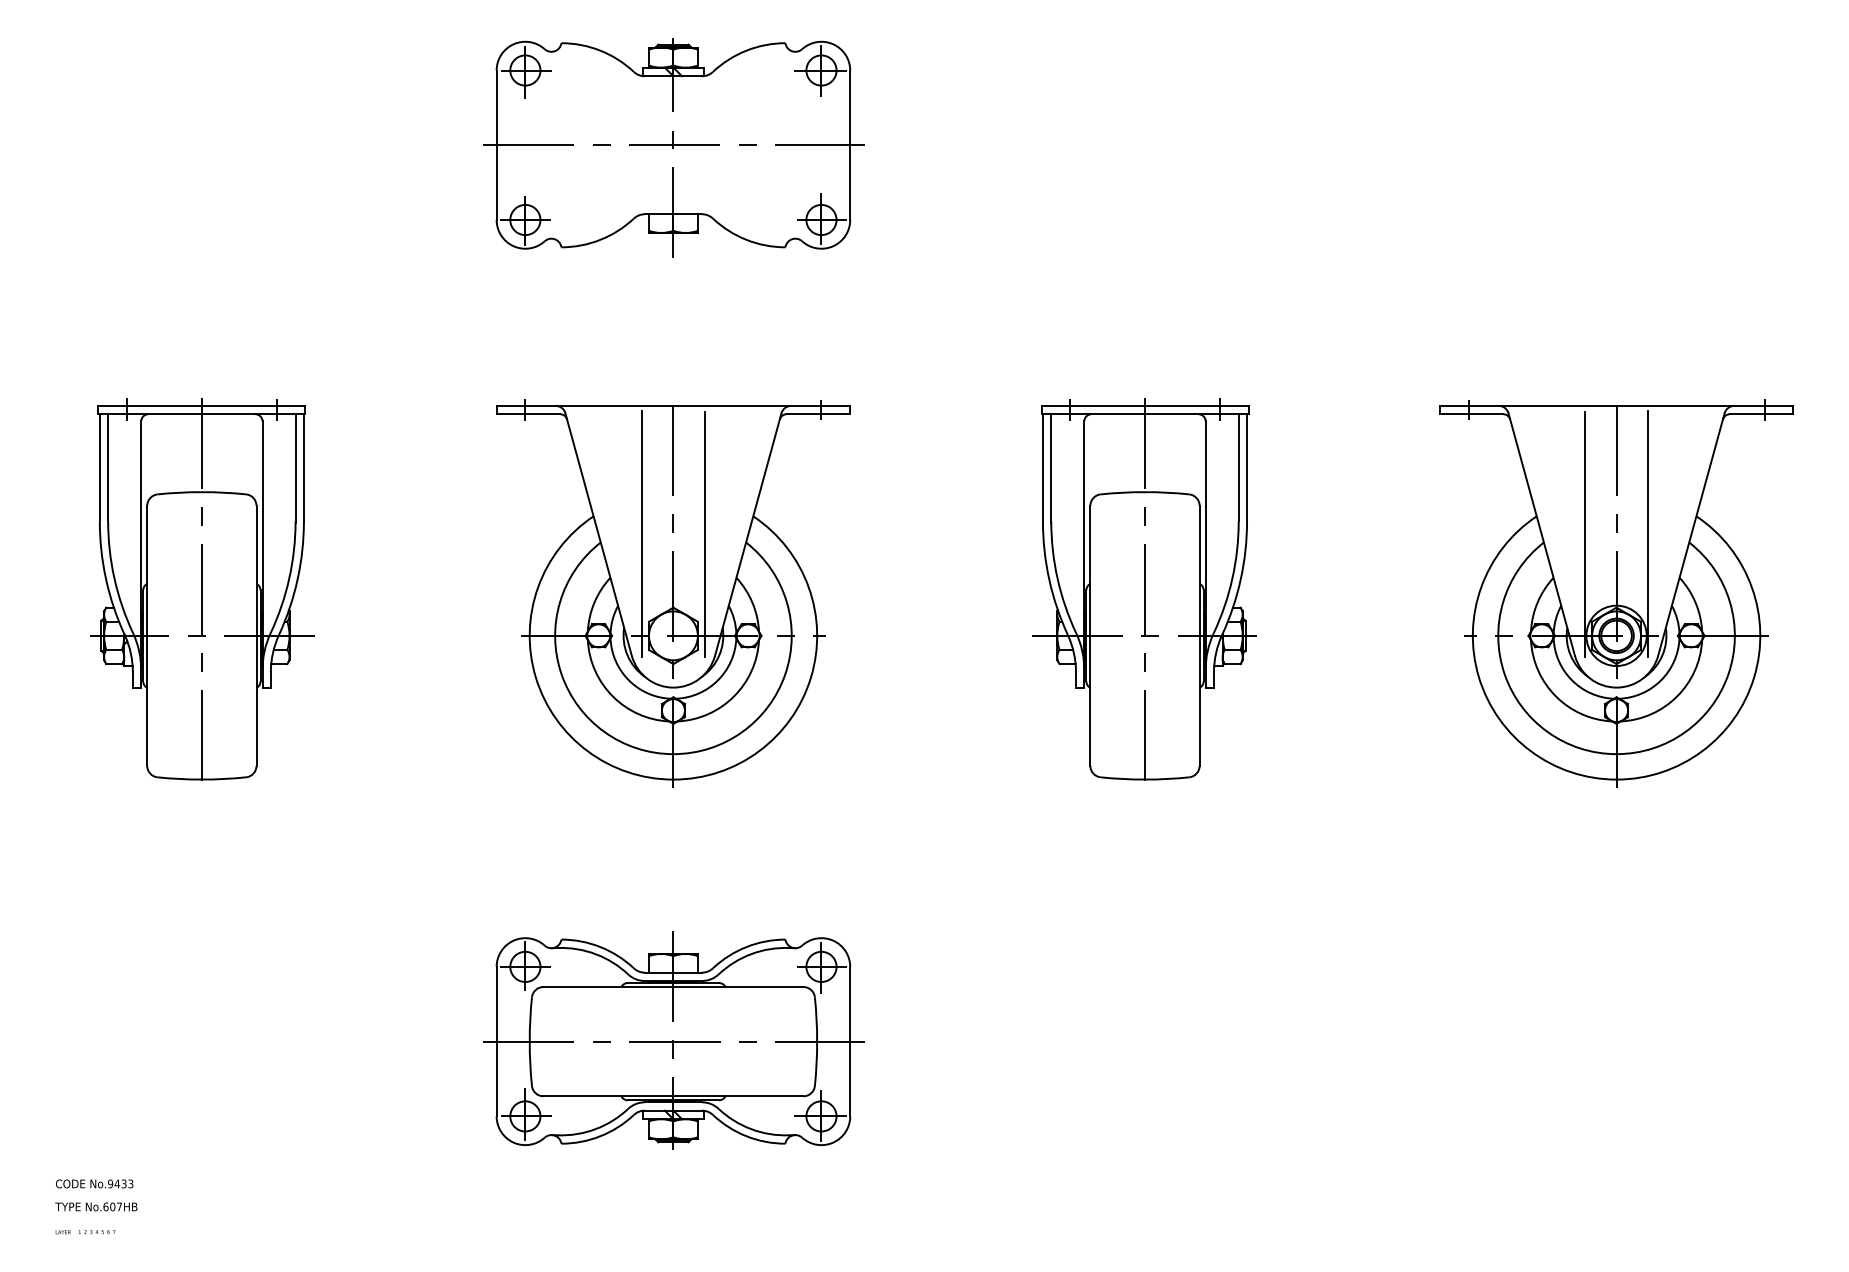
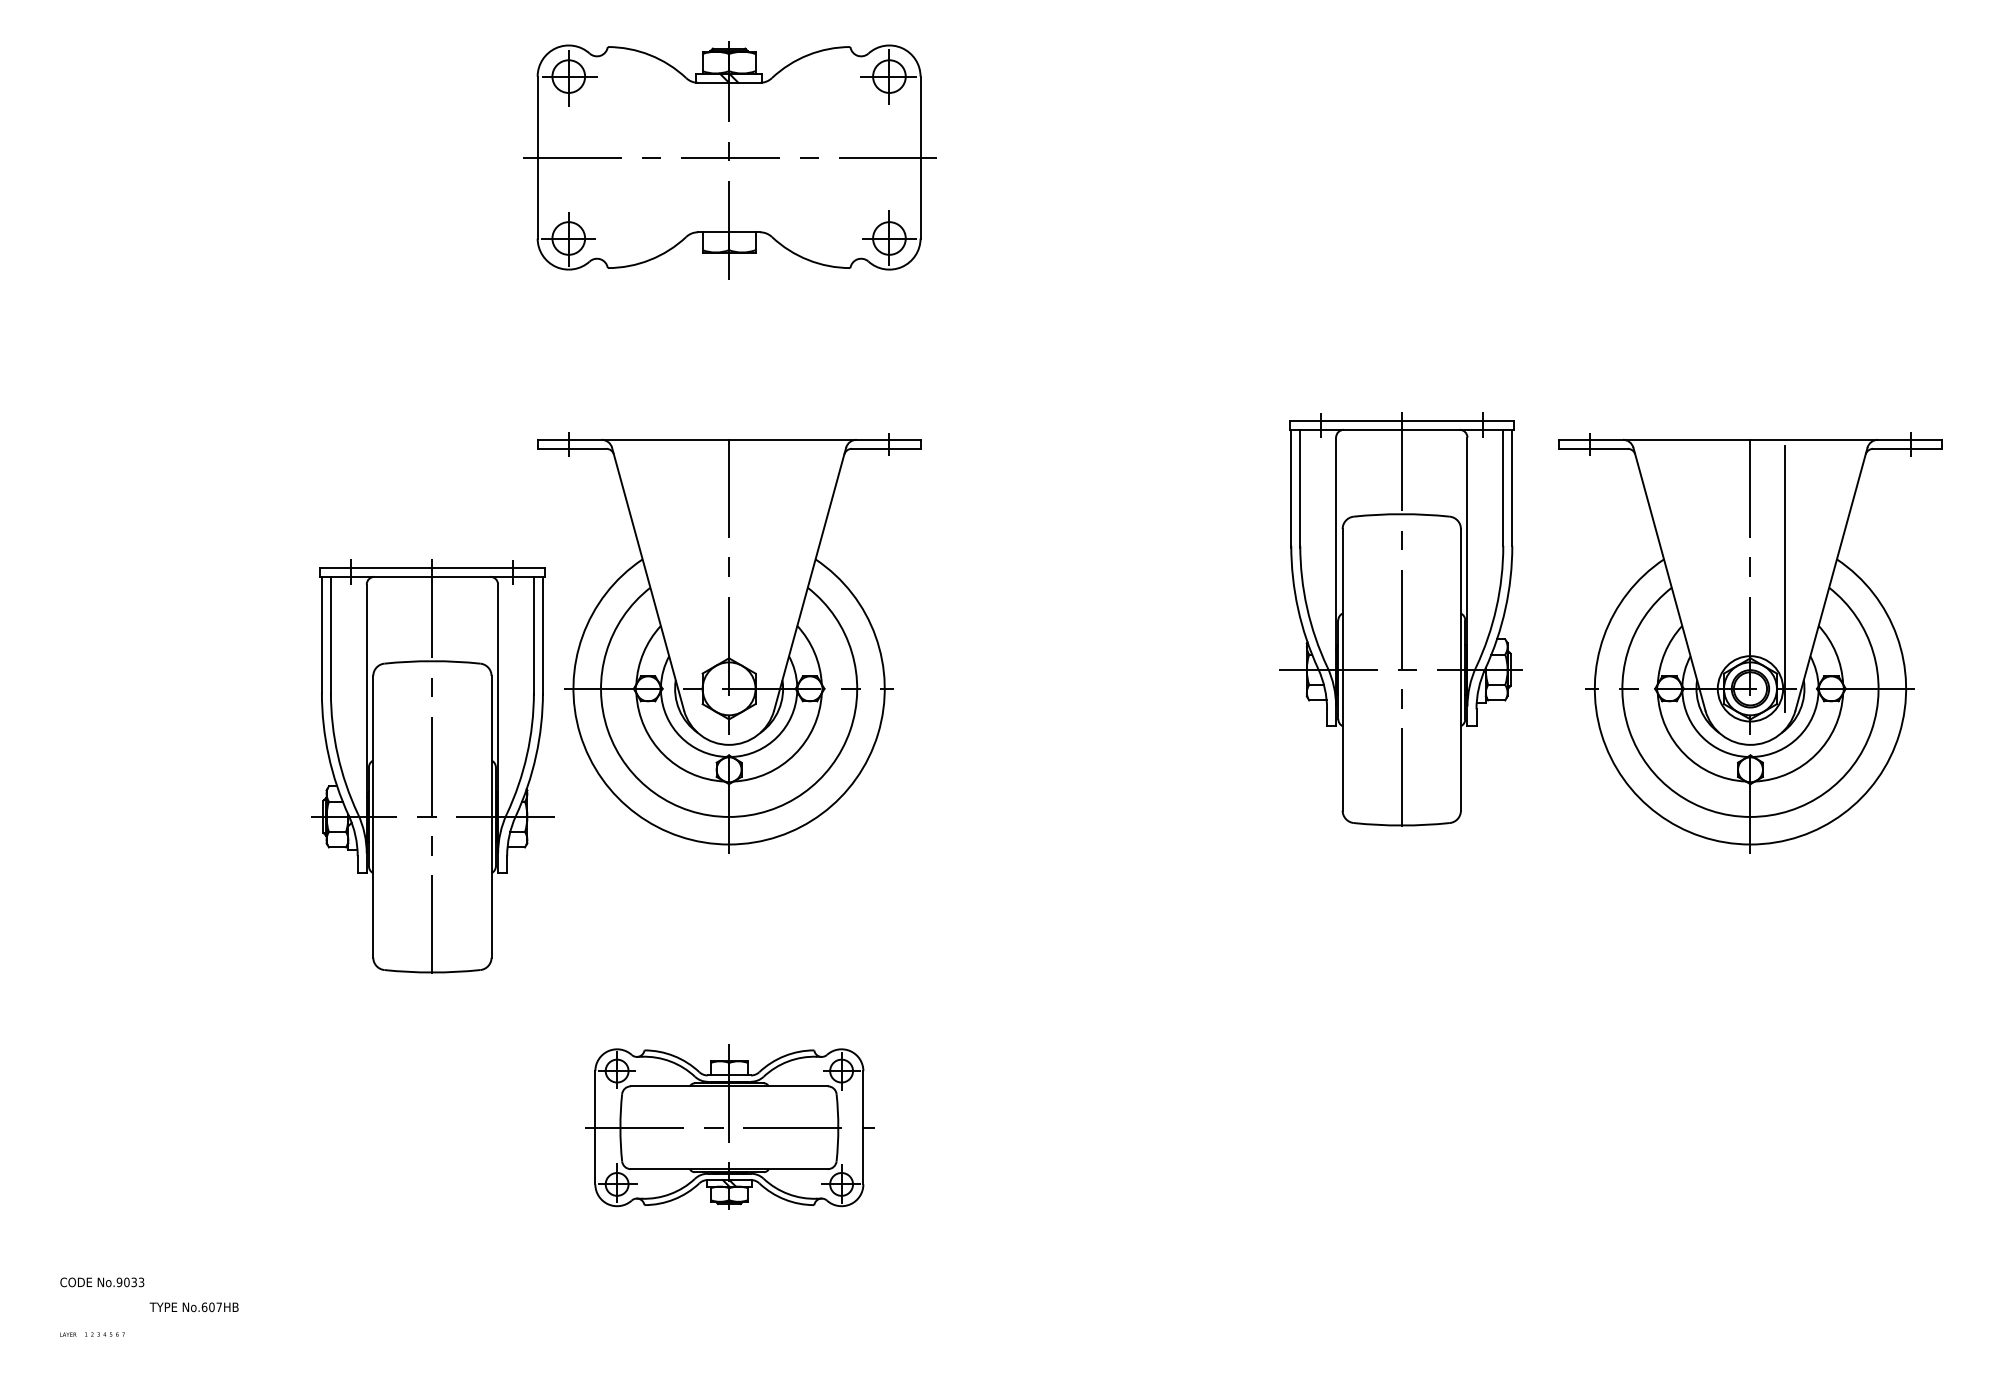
line: (641, 533) -> (694, 578), removed
line: (705, 534) -> (763, 579), removed
line: (1585, 534) -> (1716, 579), removed
part: (201, 589) -> (432, 766), moved
part: (1143, 589) -> (1400, 619), moved
part: (673, 1039) -> (729, 1126), size x0.7
text: (116, 1184) -> (126, 1282), No.9433 -> No.9033
text: (95, 1207) -> (193, 1307), moved

